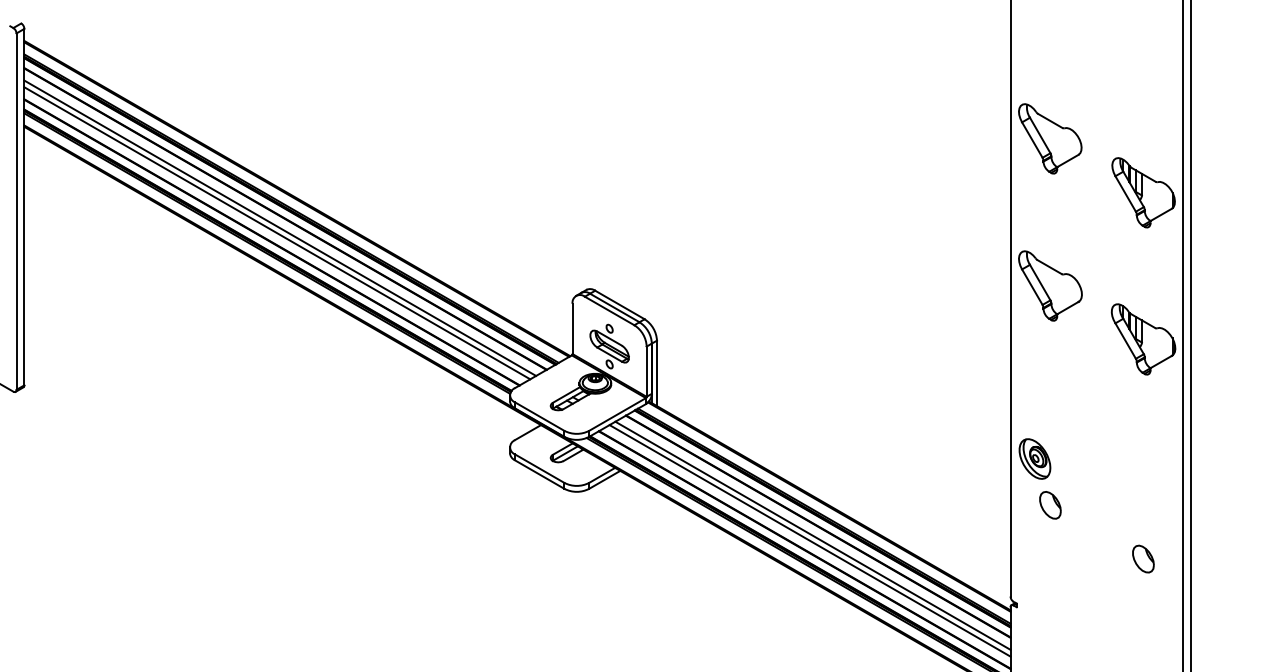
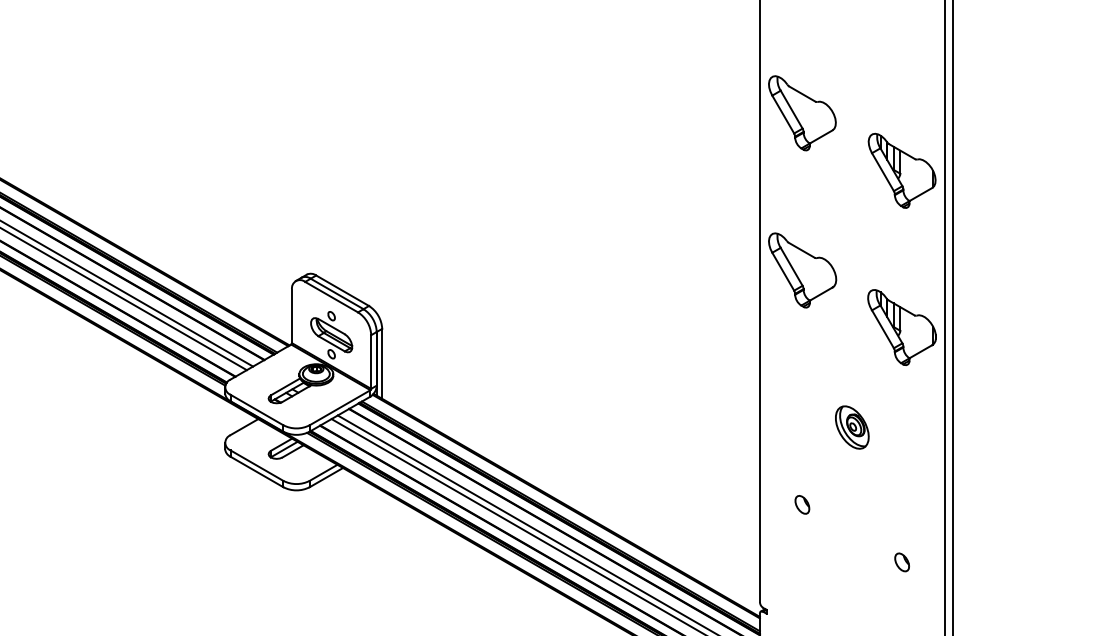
part: (1034, 458) -> (851, 426), moved
part: (1049, 505) -> (801, 504), size x0.62
part: (1143, 559) -> (902, 562), size x0.62

